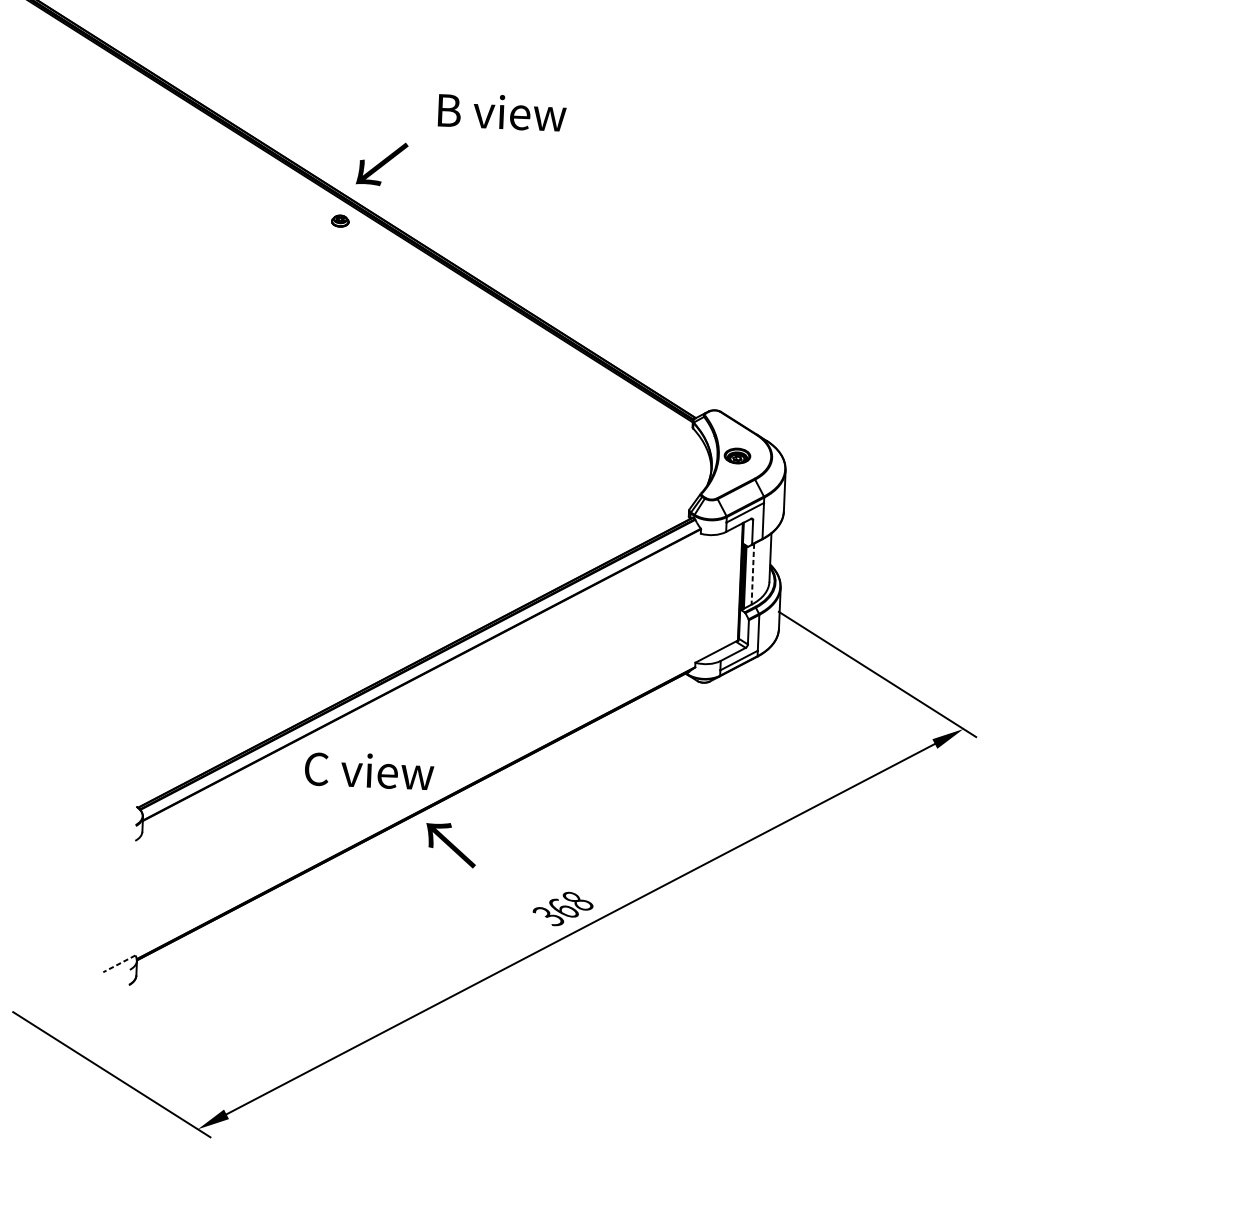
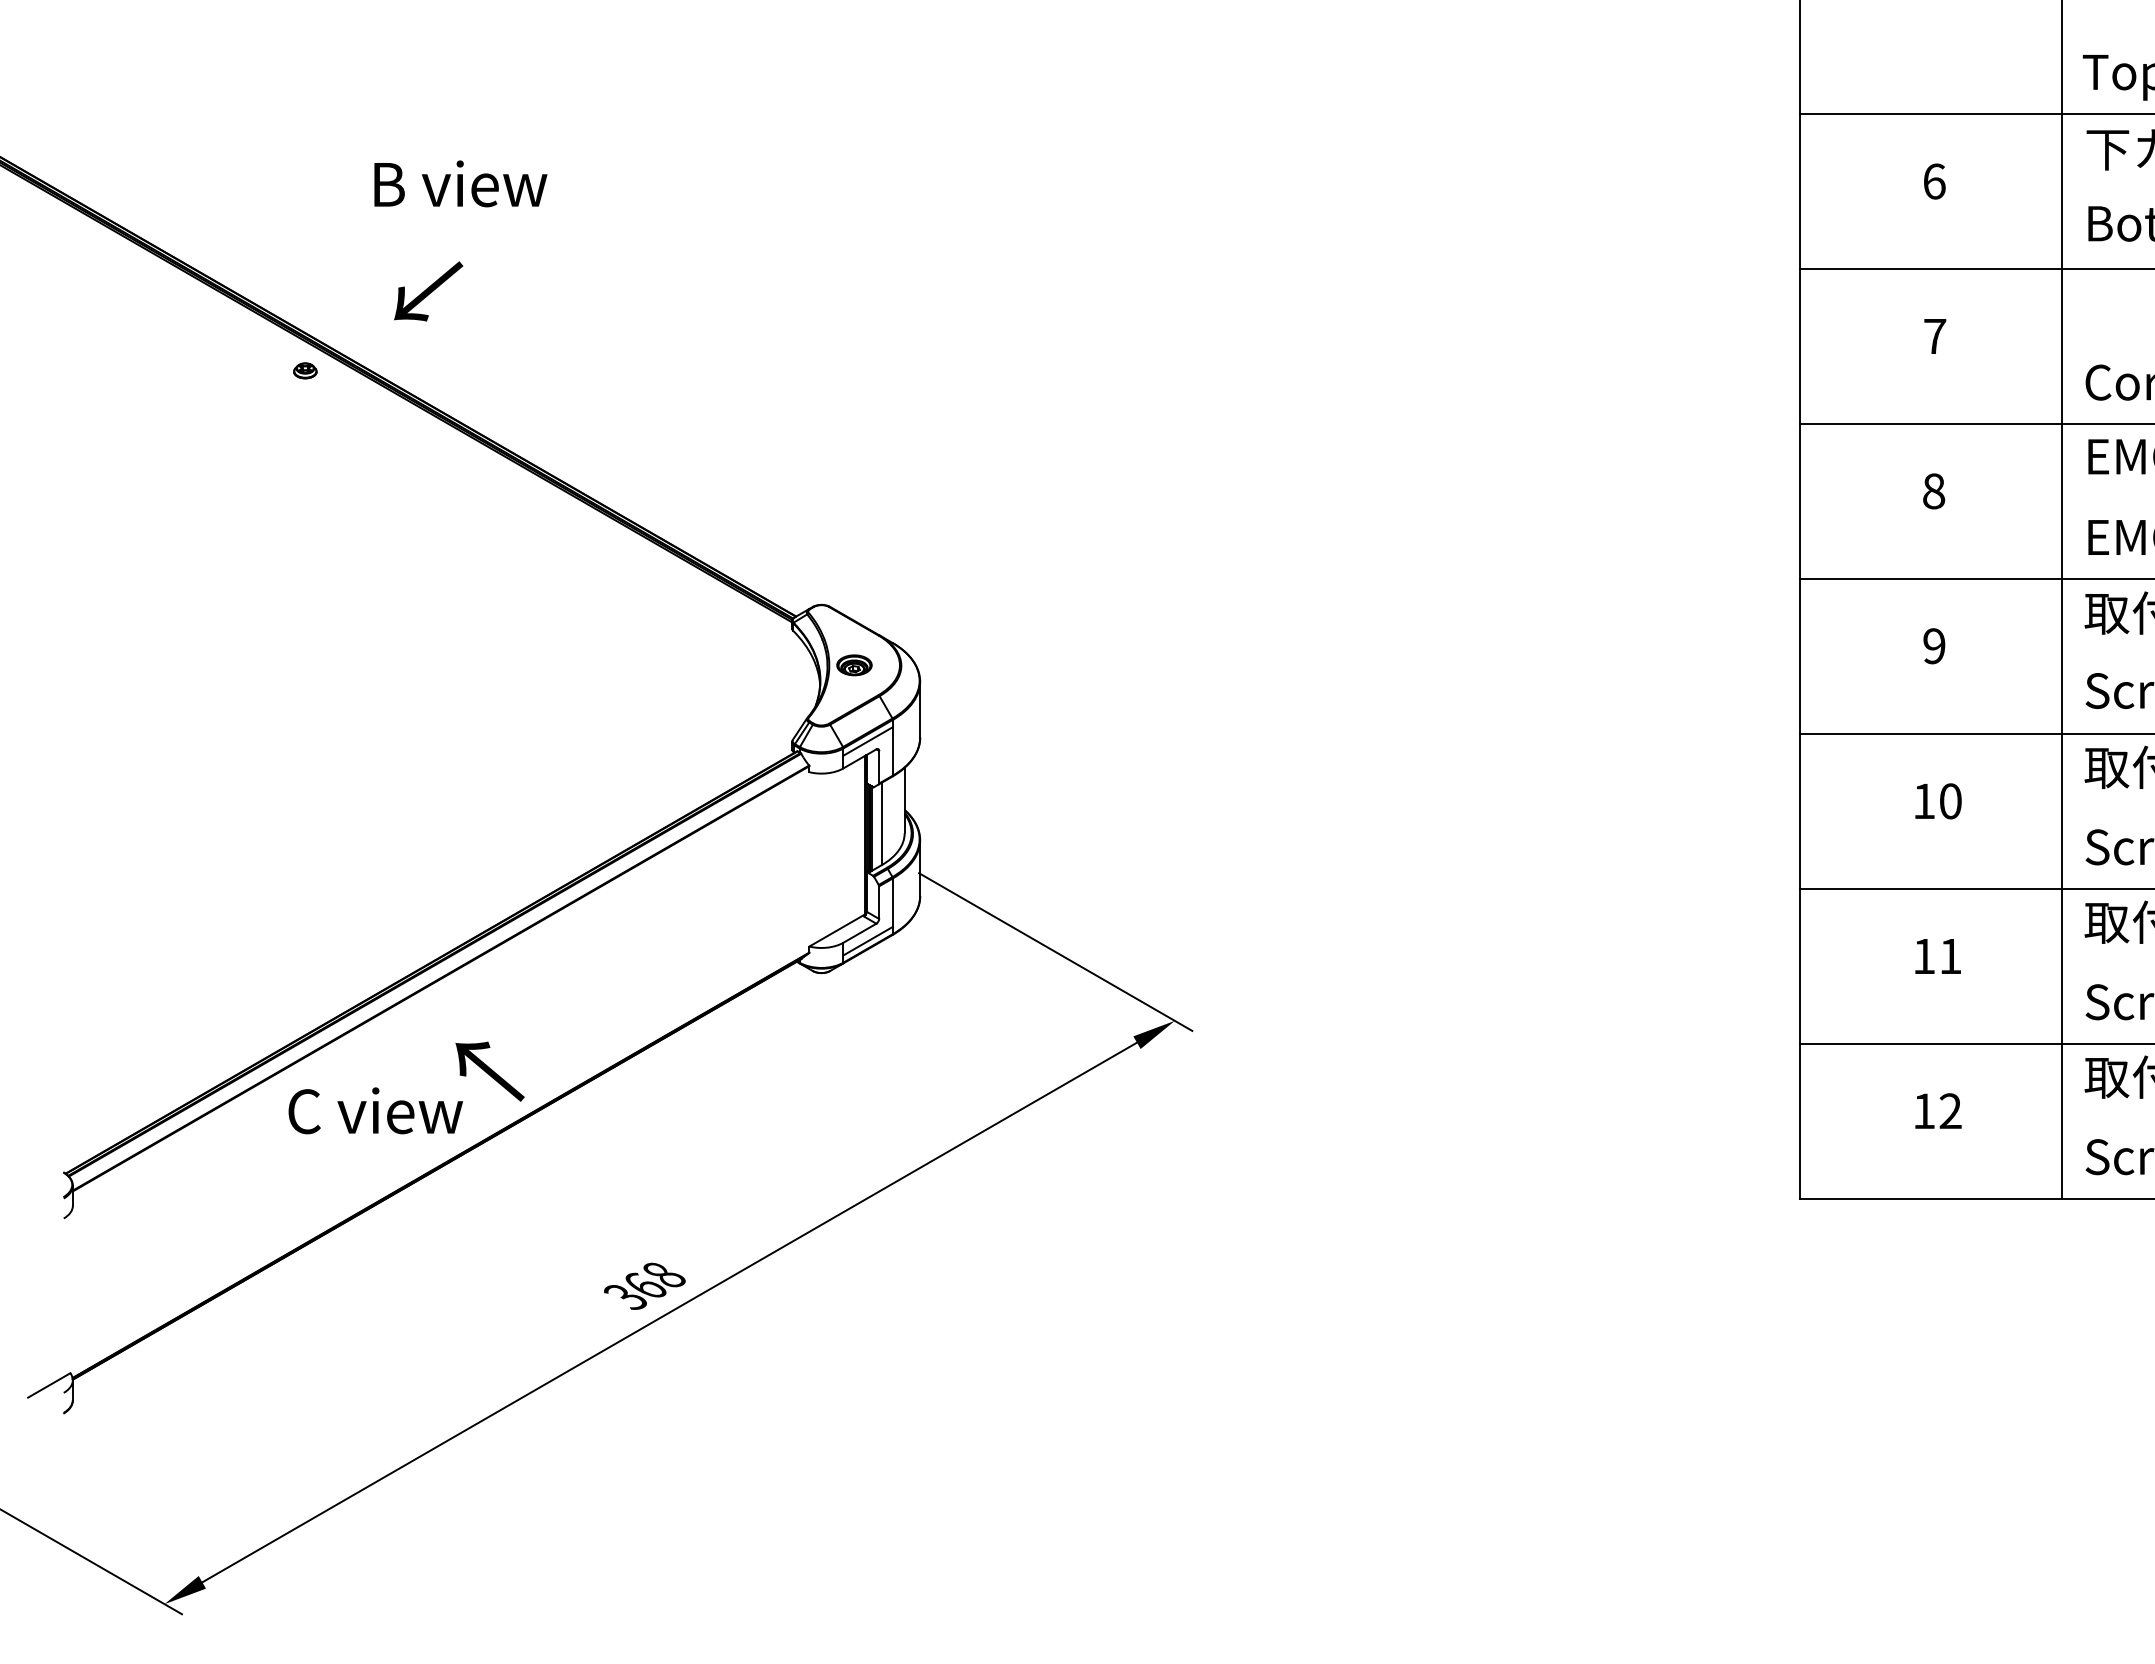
text: (502, 111) -> (460, 183), moved
text: (382, 164) -> (428, 291), moved
line: (752, 574) -> (881, 824), dashed -> solid
text: (450, 845) -> (489, 1071), moved
line: (118, 963) -> (48, 1385), dashed -> solid

